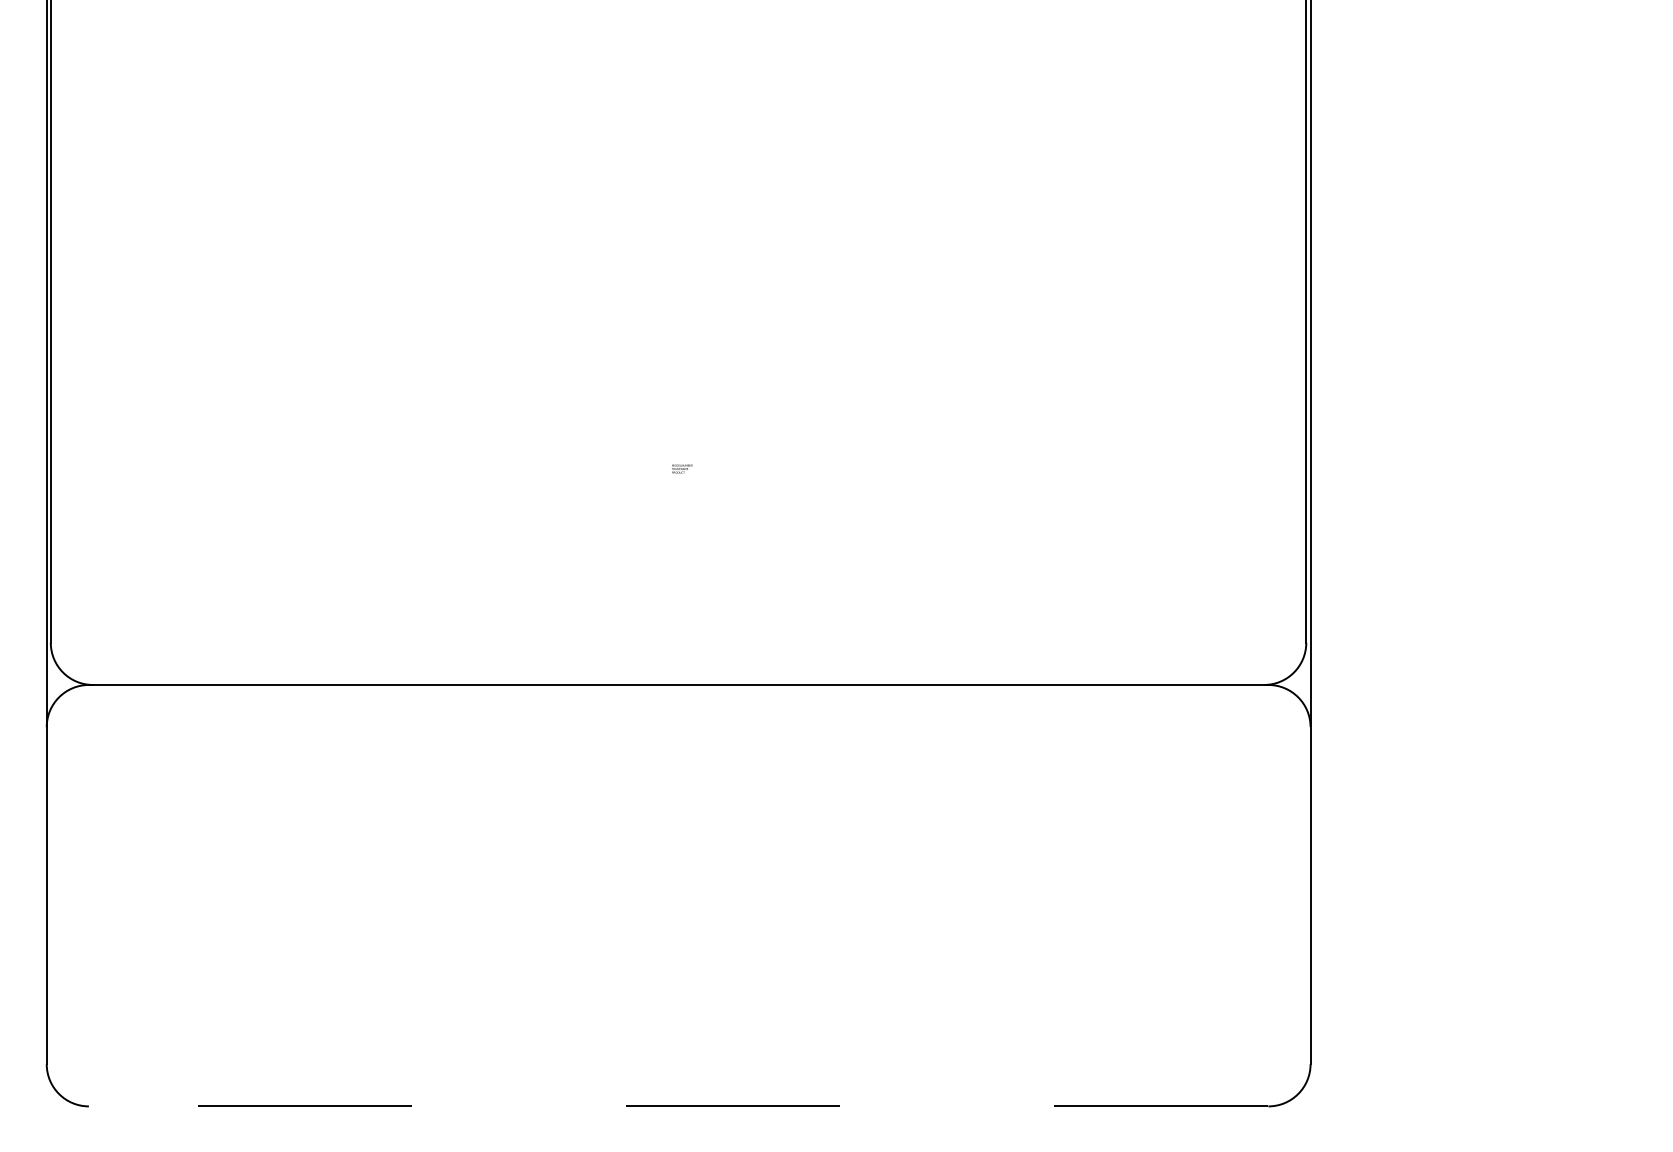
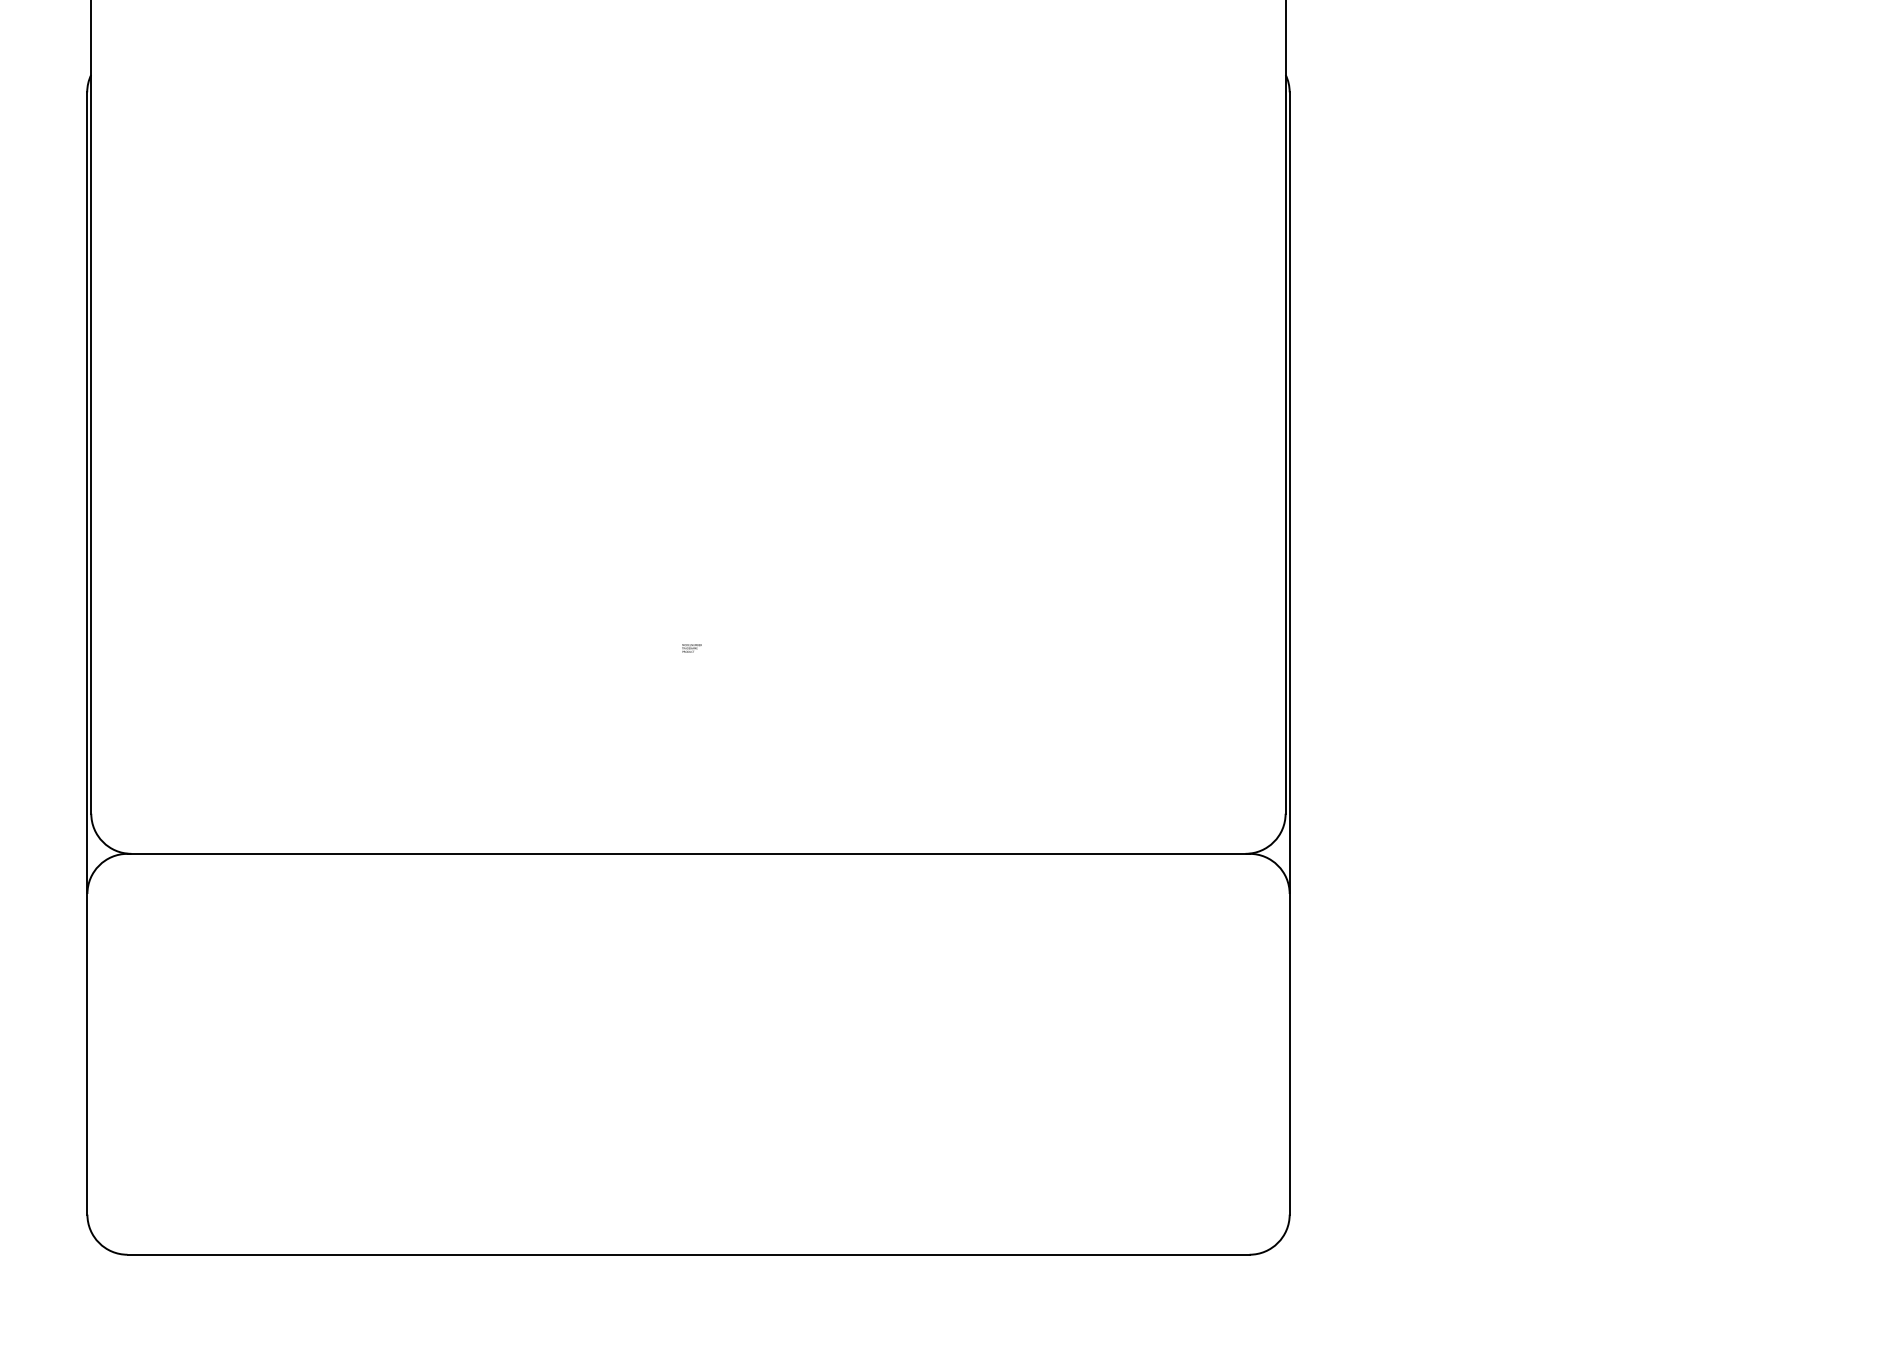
line: (678, 1106) -> (688, 1254), dashed -> solid

